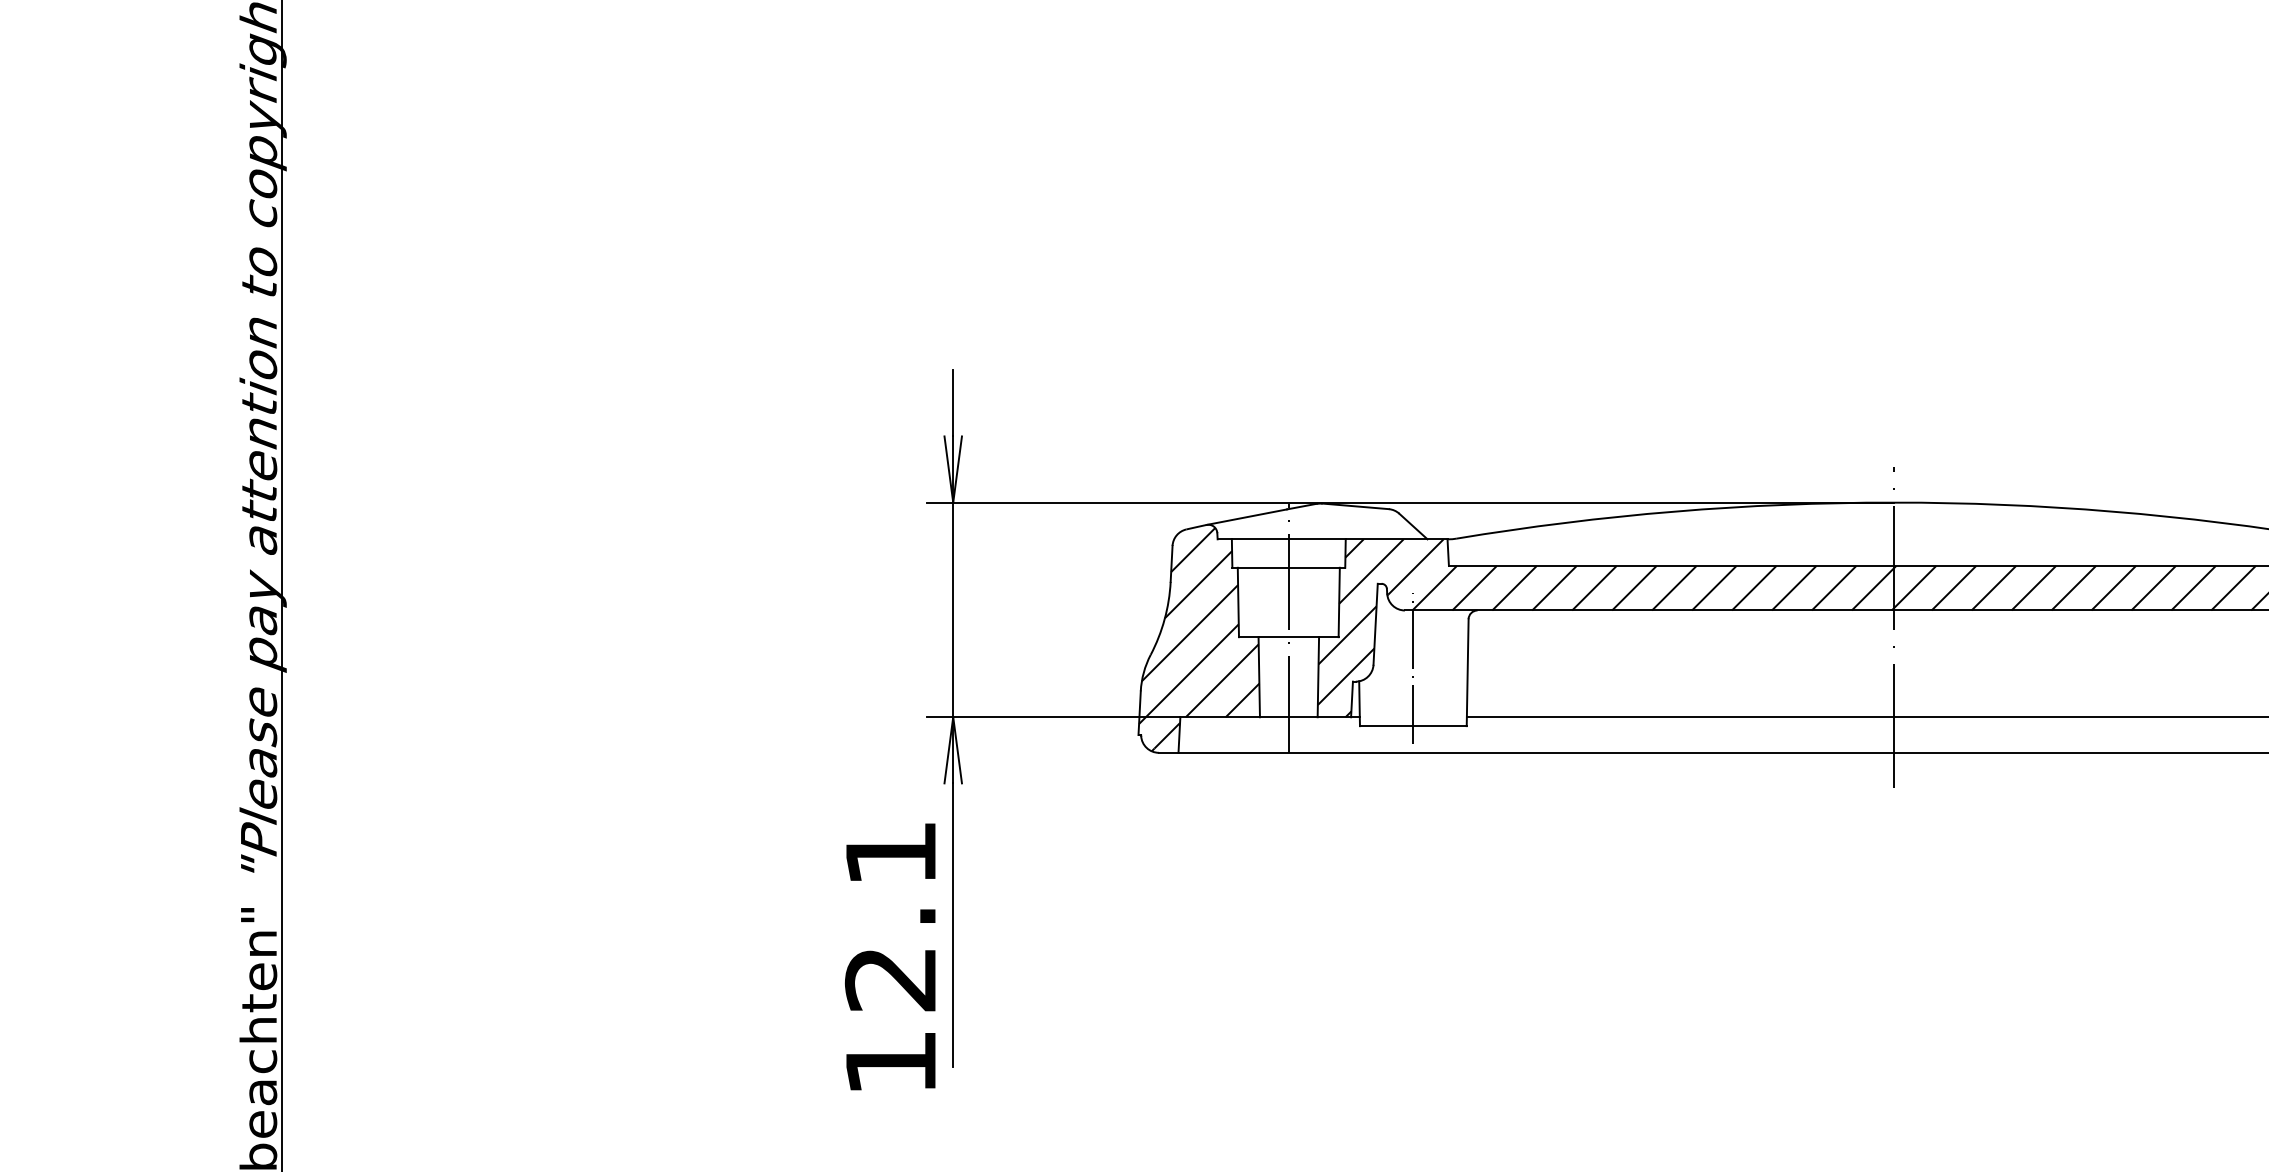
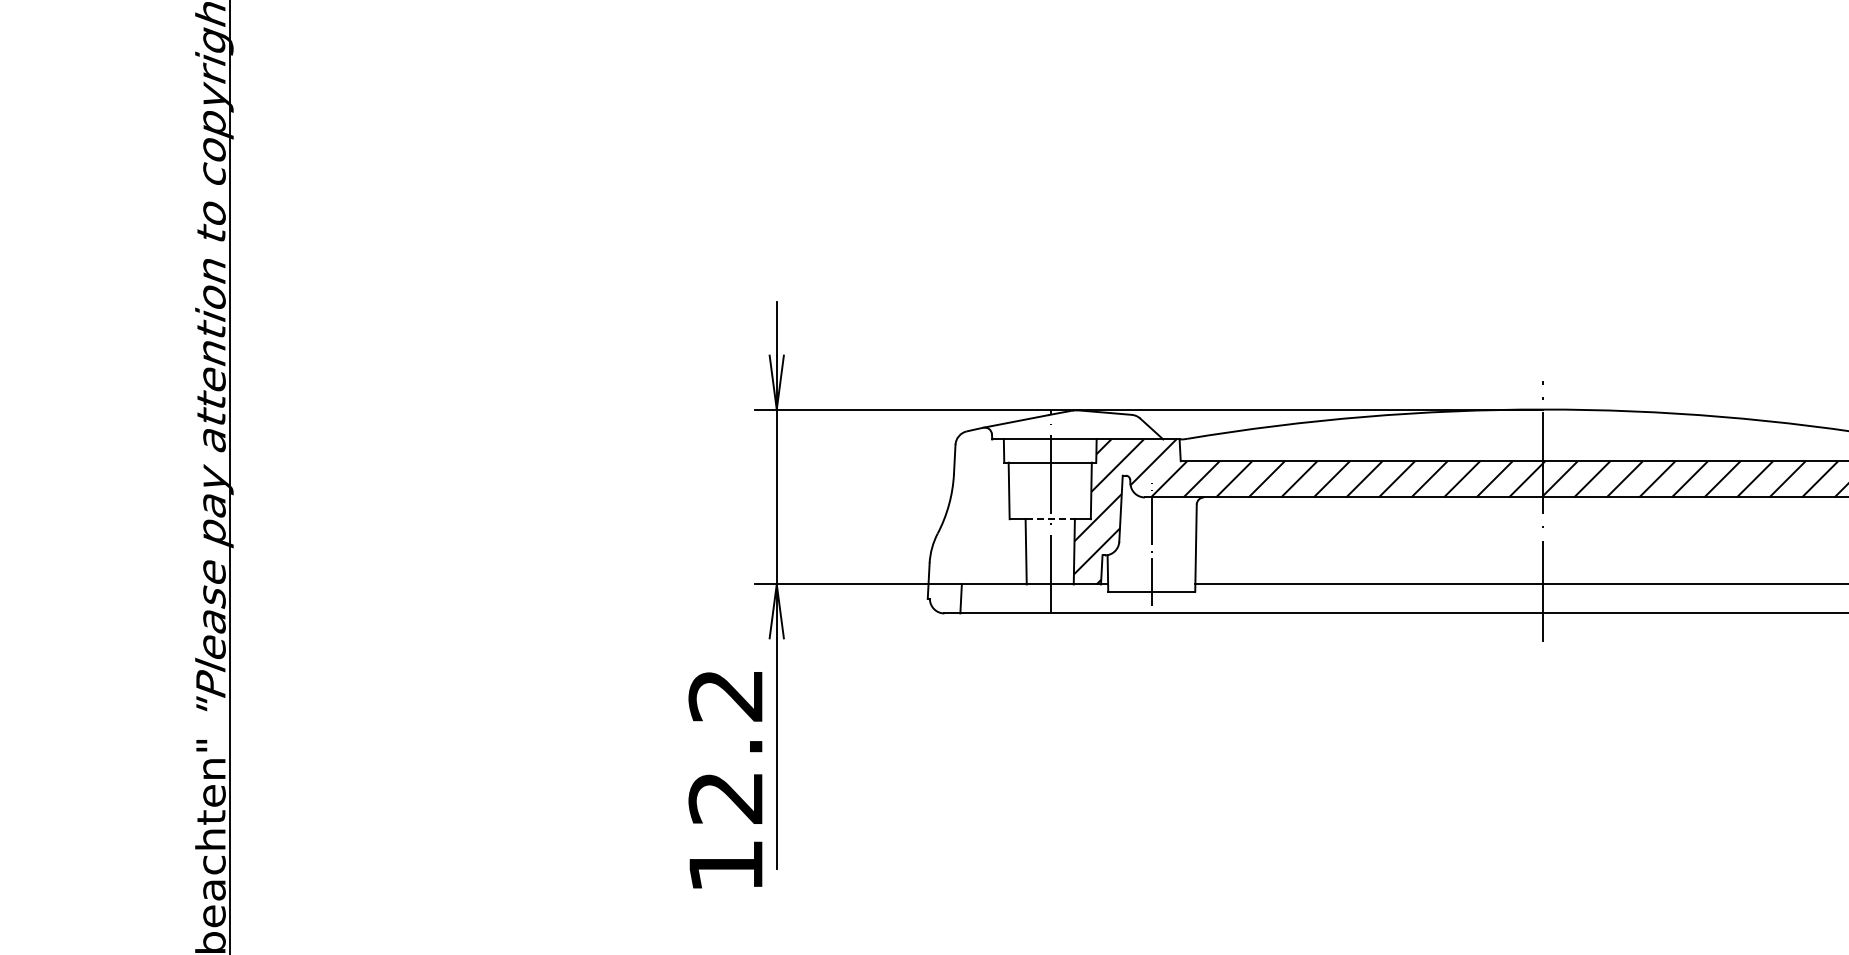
line: (1289, 637) -> (1050, 519), solid -> dashed
hatch: (1199, 639) -> (977, 521), removed
text: (890, 854) -> (725, 696), 12.1 -> 12.2

